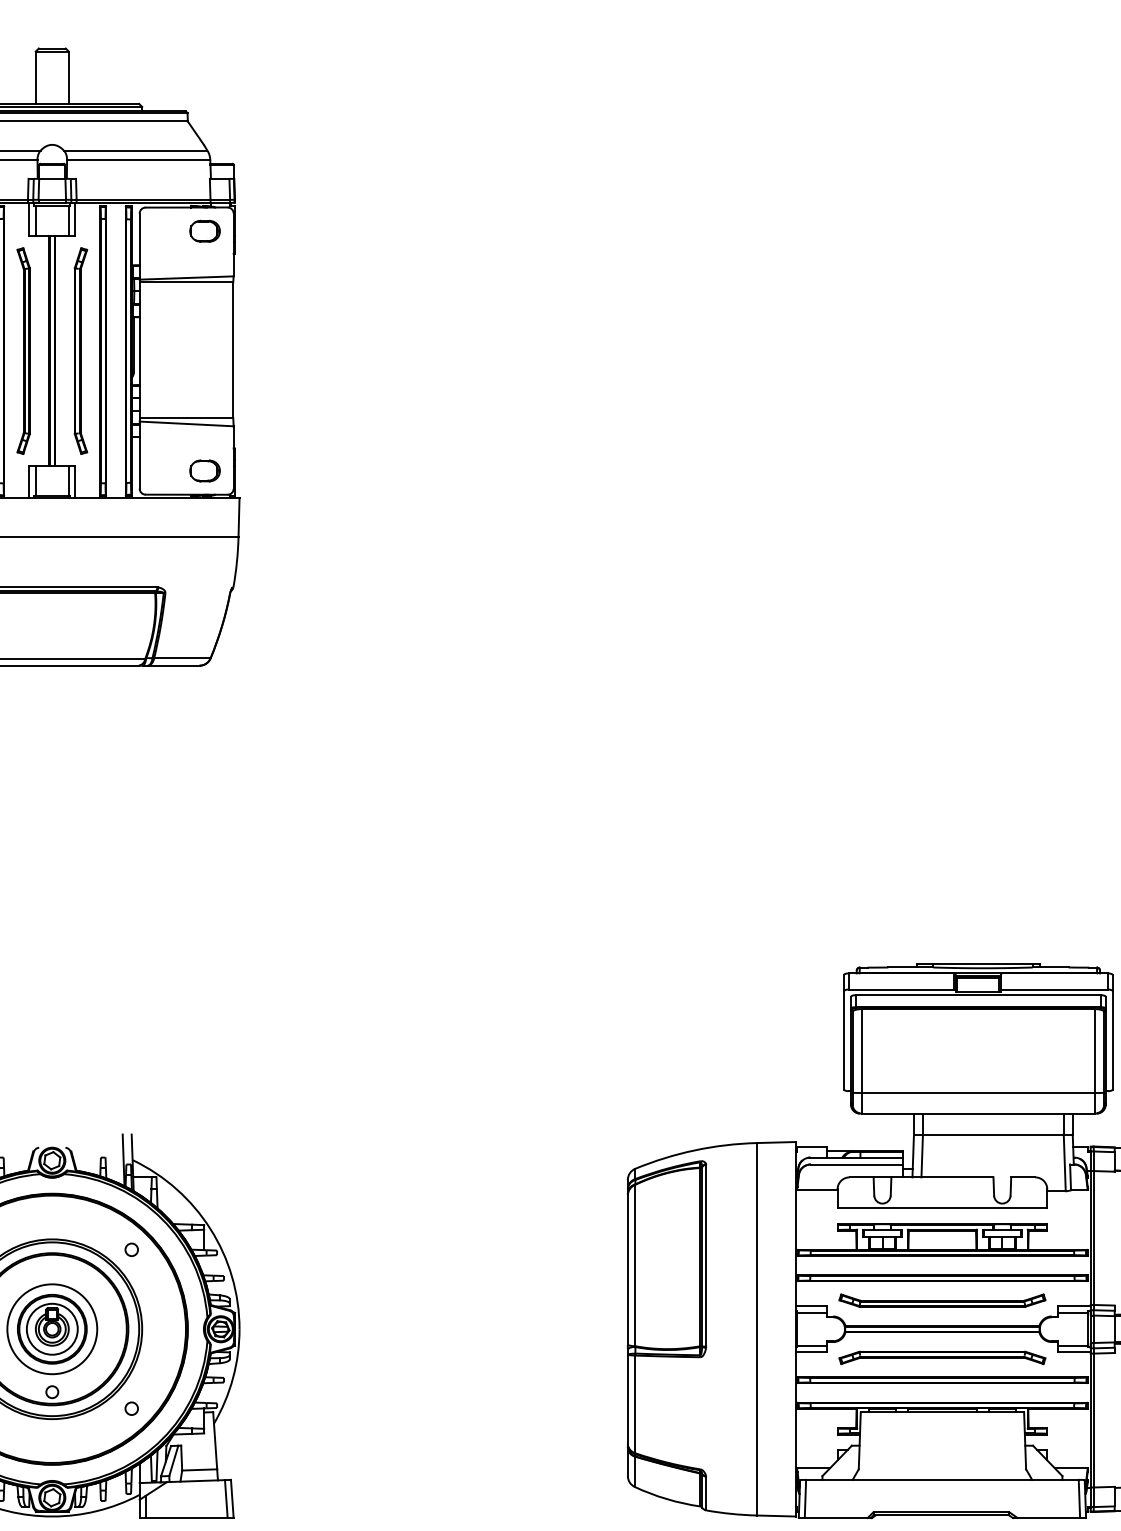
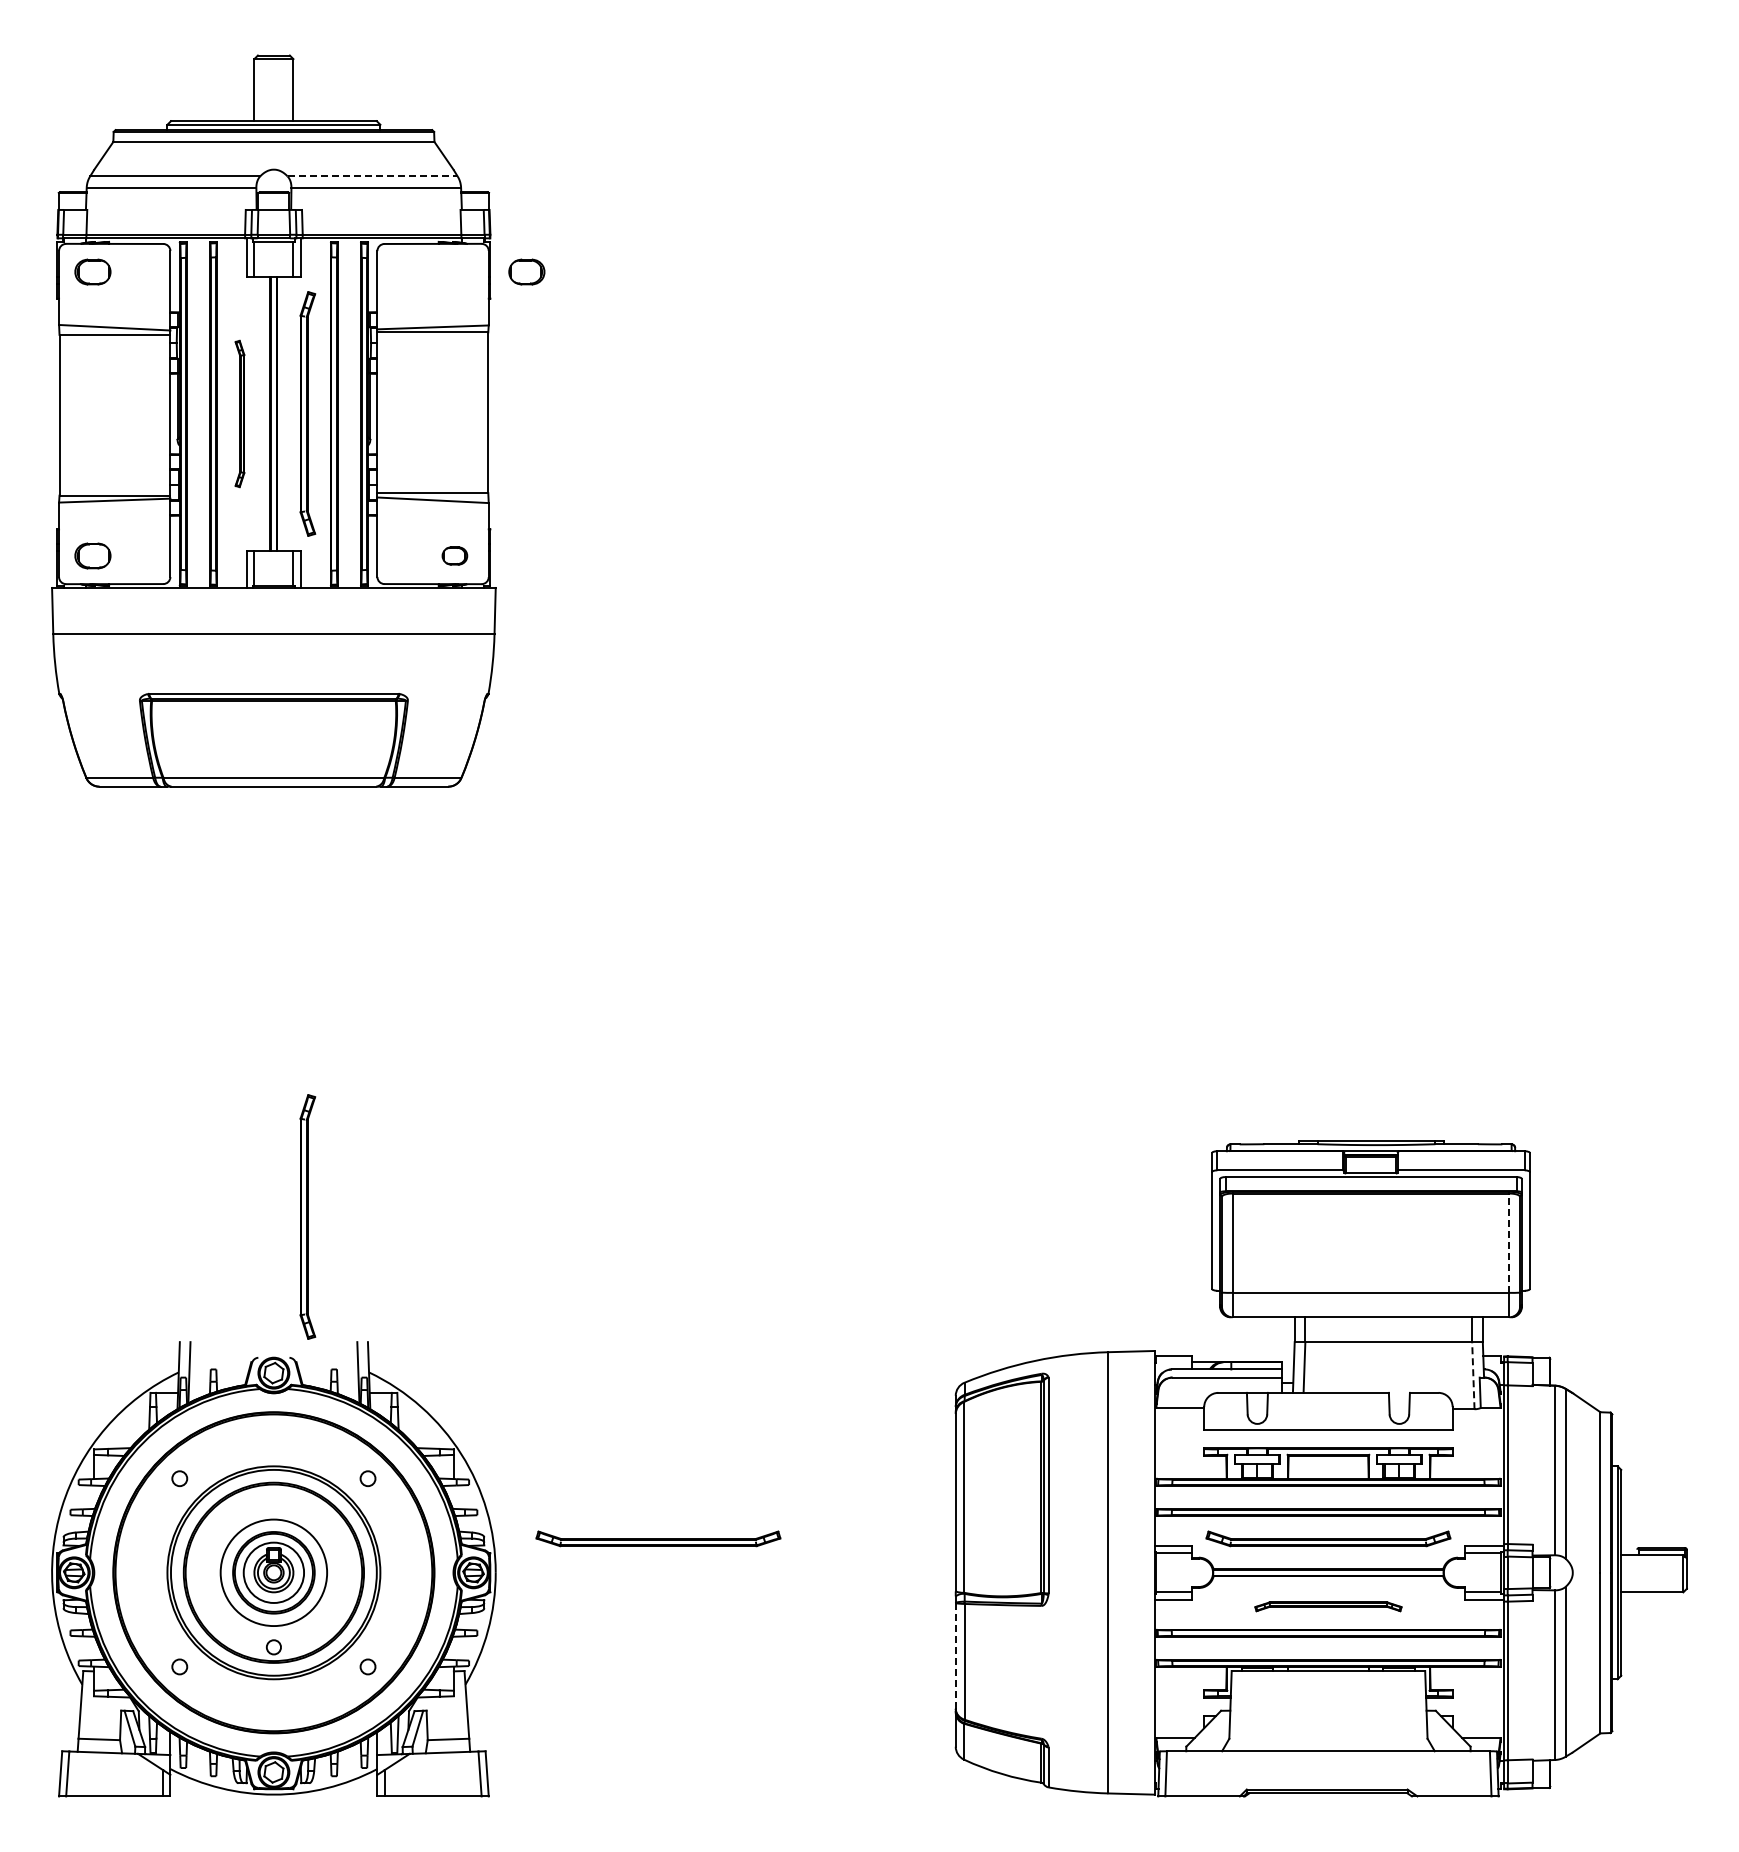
line: (136, 150) -> (373, 176), solid -> dashed
part: (204, 230) -> (526, 271), moved
part: (23, 350) -> (239, 413), size x0.6
part: (204, 470) -> (454, 555), size x0.7
part: (80, 1028) -> (307, 1216), added
line: (1095, 1051) -> (1509, 1243), solid -> dashed
line: (1064, 1162) -> (1473, 1375), solid -> dashed
part: (376, 1300) -> (658, 1538), added
part: (942, 1357) -> (1328, 1606), size x0.6
line: (627, 1399) -> (955, 1655), solid -> dashed

